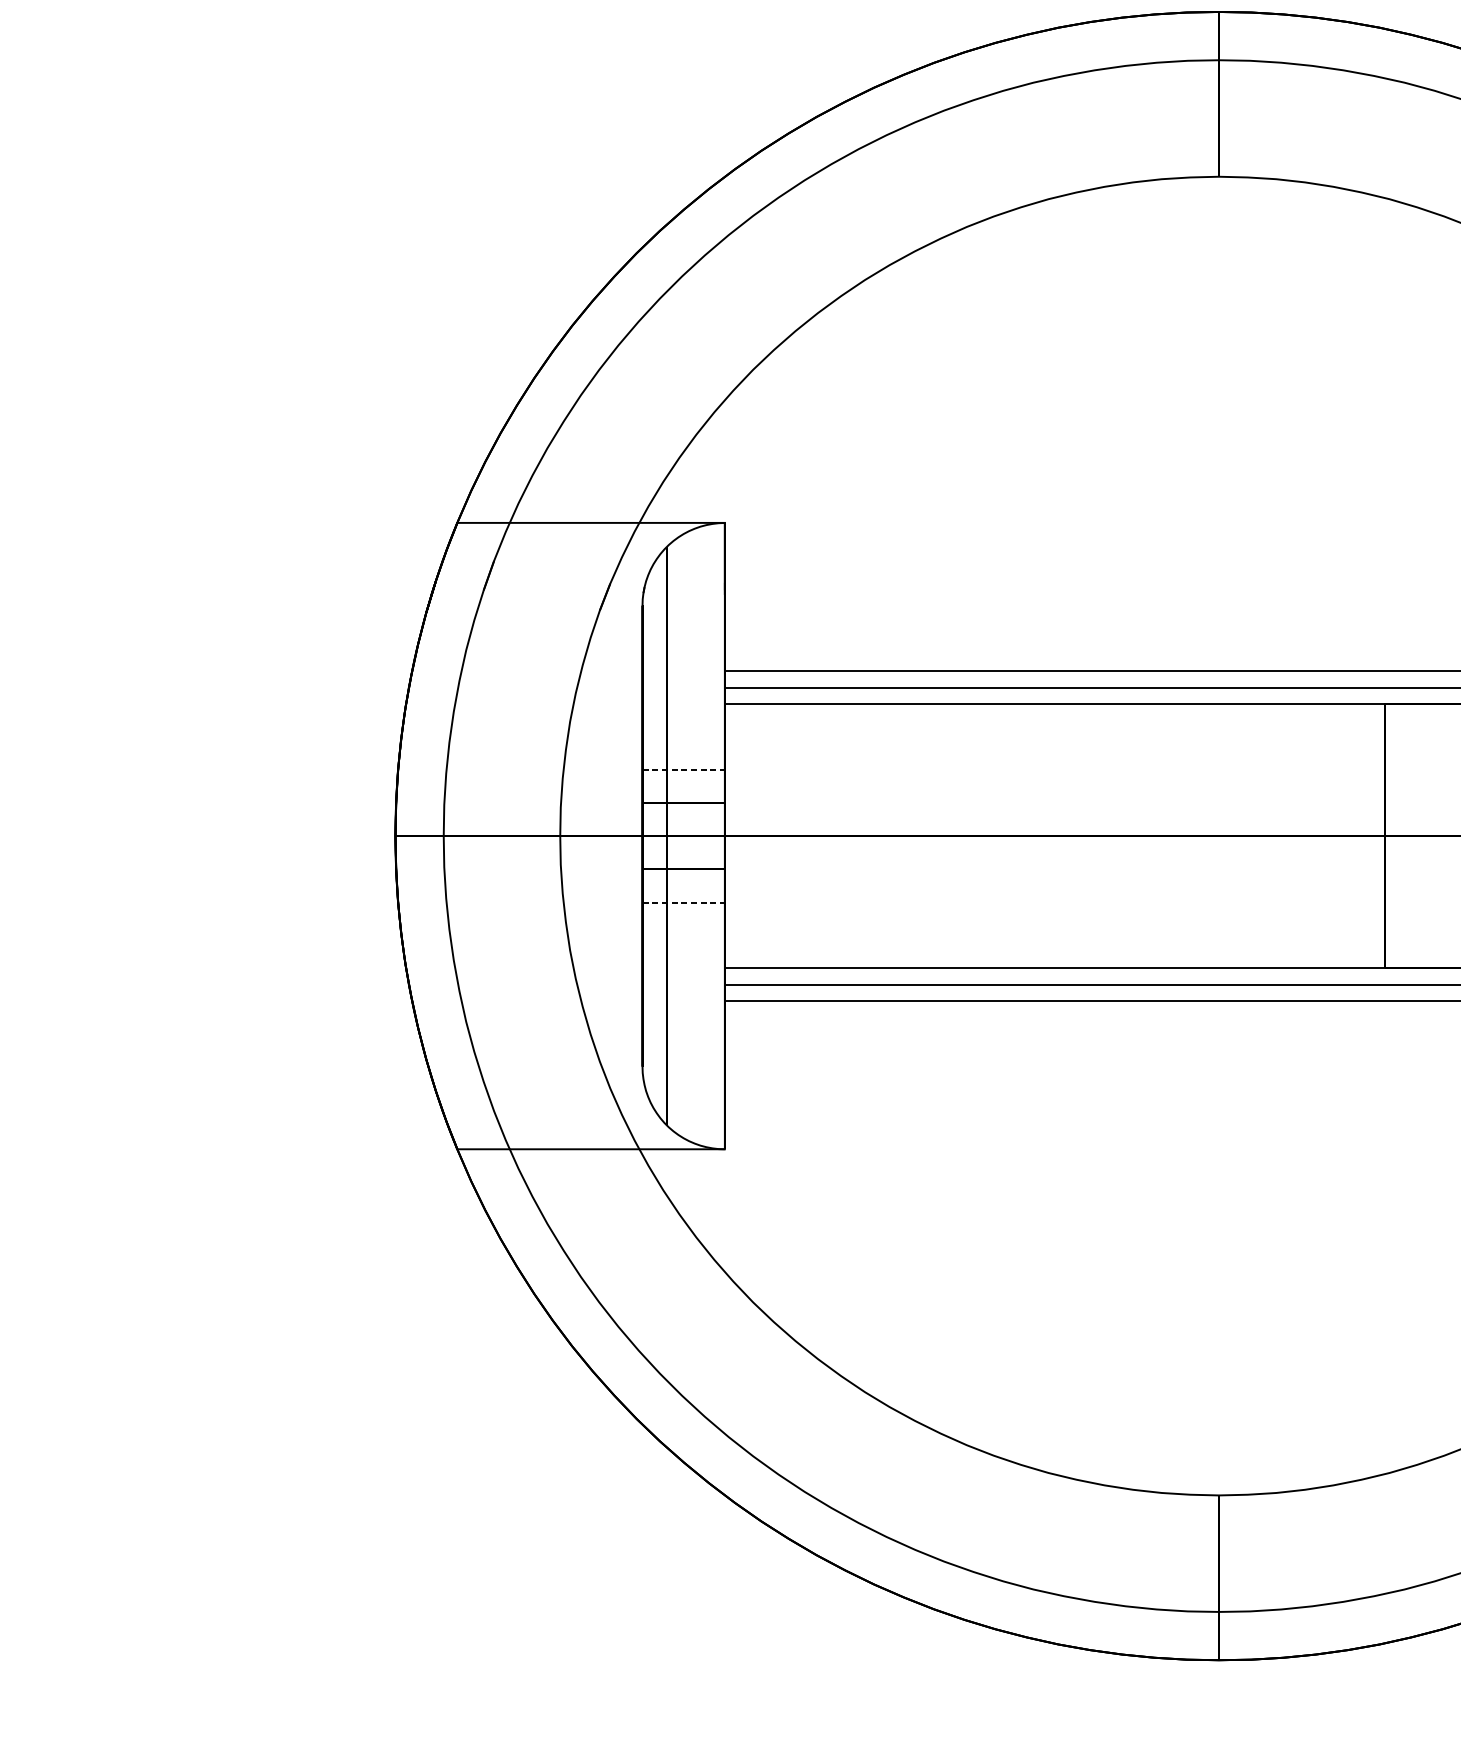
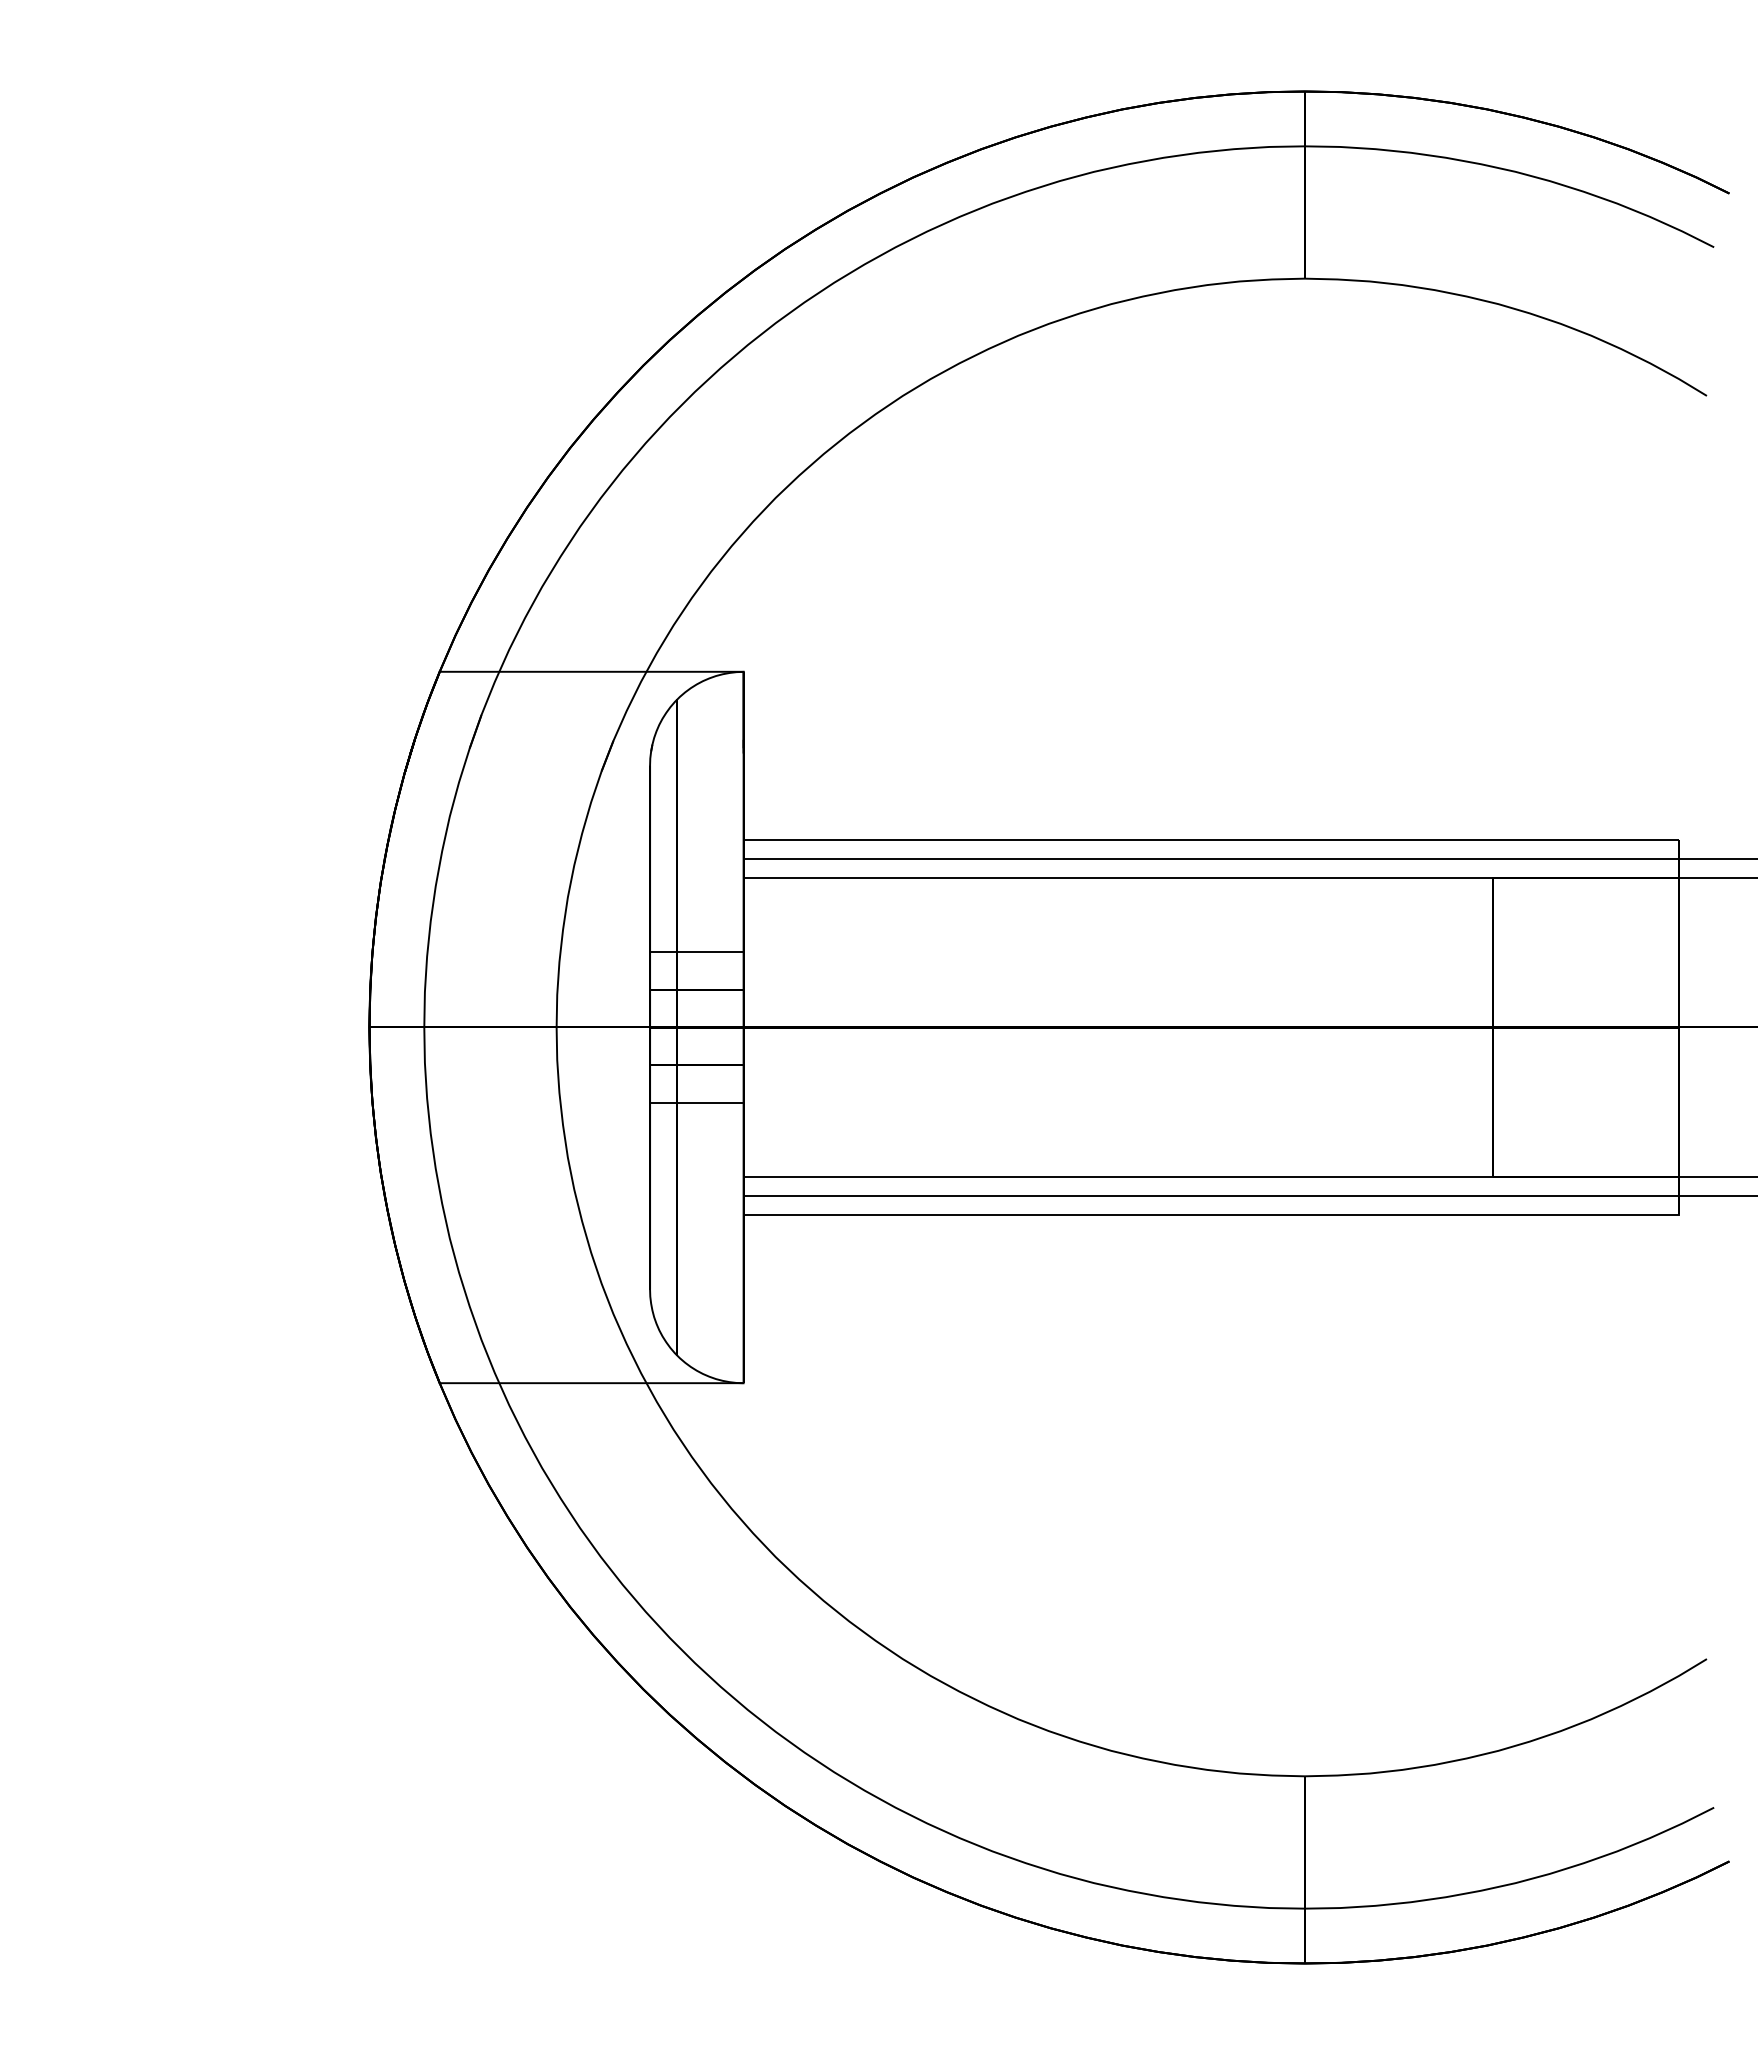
line: (683, 769) -> (696, 951), dashed -> solid
line: (683, 903) -> (696, 1103), dashed -> solid

